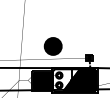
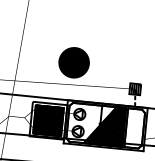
hatch: (91, 80) -> (135, 128), removed

